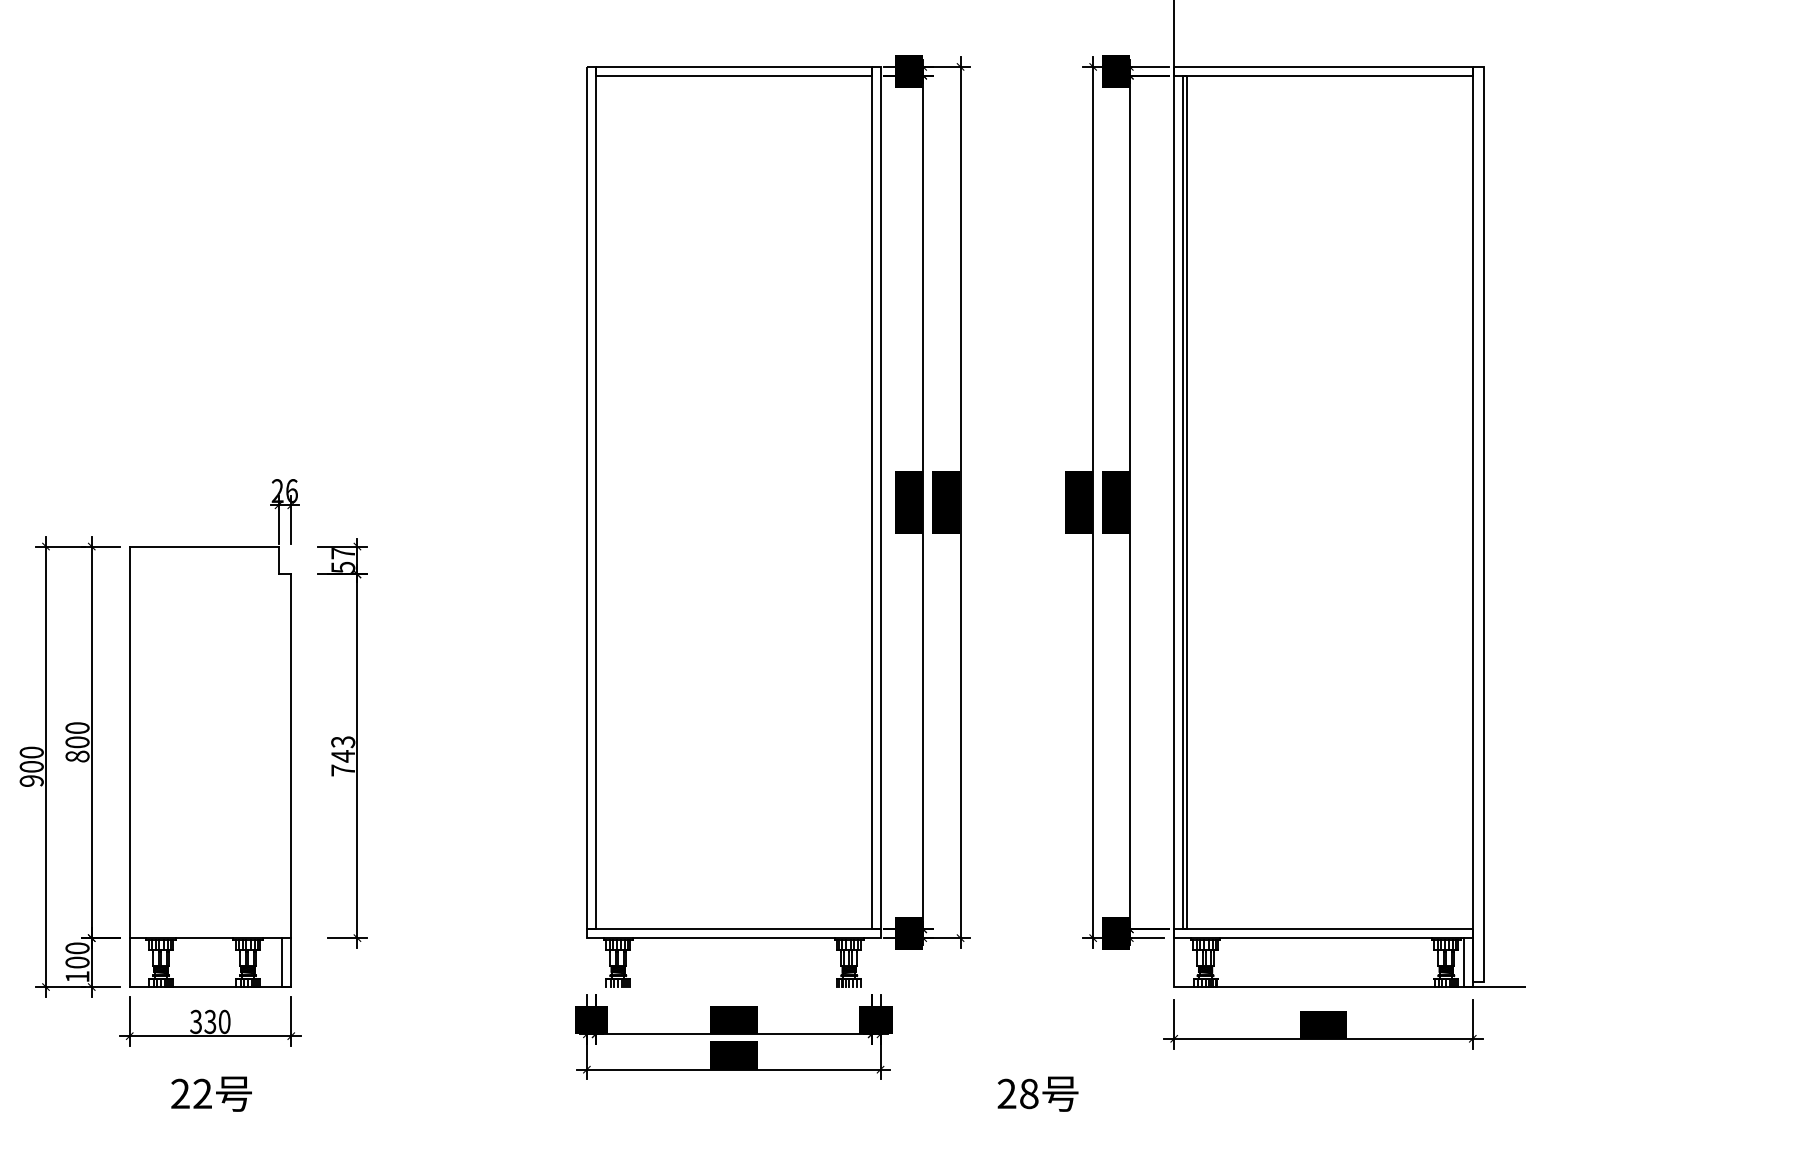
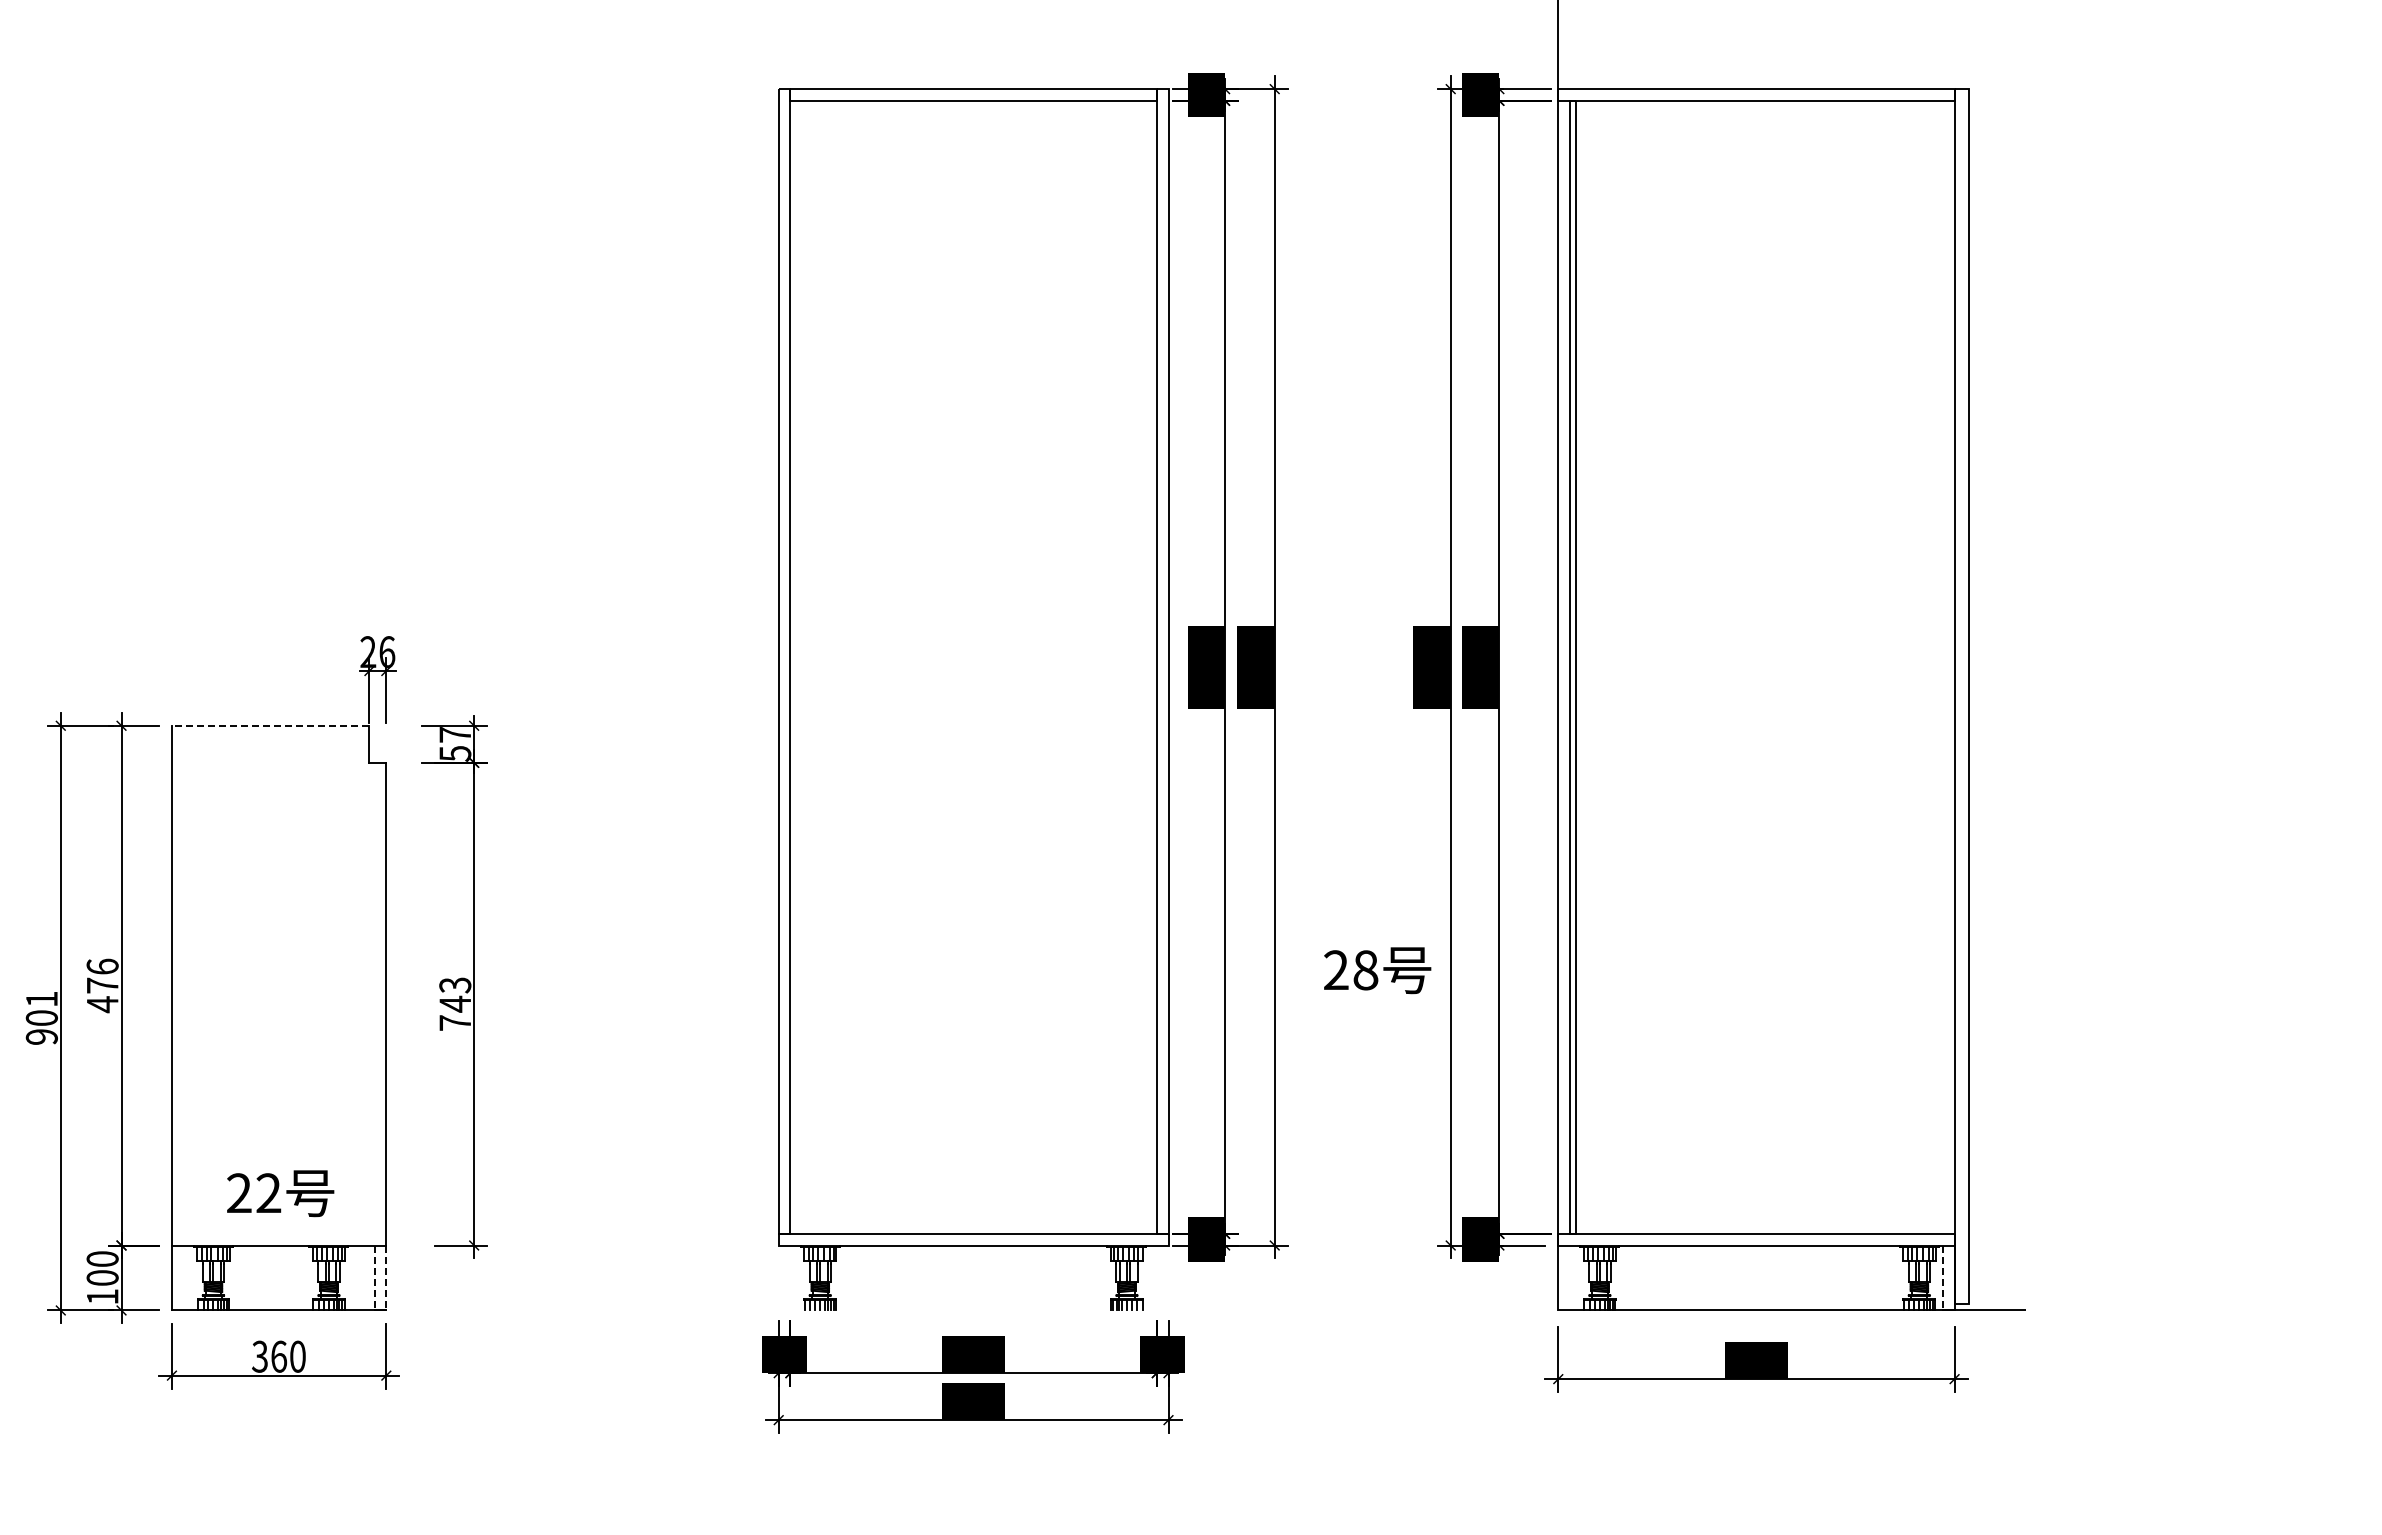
line: (203, 546) -> (270, 725), solid -> dashed
text: (77, 742) -> (102, 985), 800 -> 476
text: (31, 752) -> (41, 998), 900 -> 901
line: (282, 962) -> (374, 1278), solid -> dashed
line: (291, 962) -> (386, 1278), solid -> dashed
line: (1463, 962) -> (1942, 1278), solid -> dashed
text: (210, 1021) -> (278, 1356), 330 -> 360
text: (211, 1094) -> (280, 1193), moved
text: (1038, 1094) -> (1377, 970), moved

